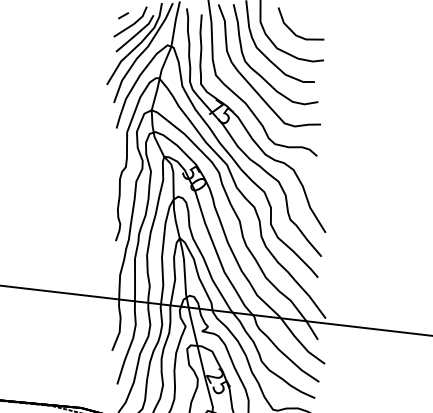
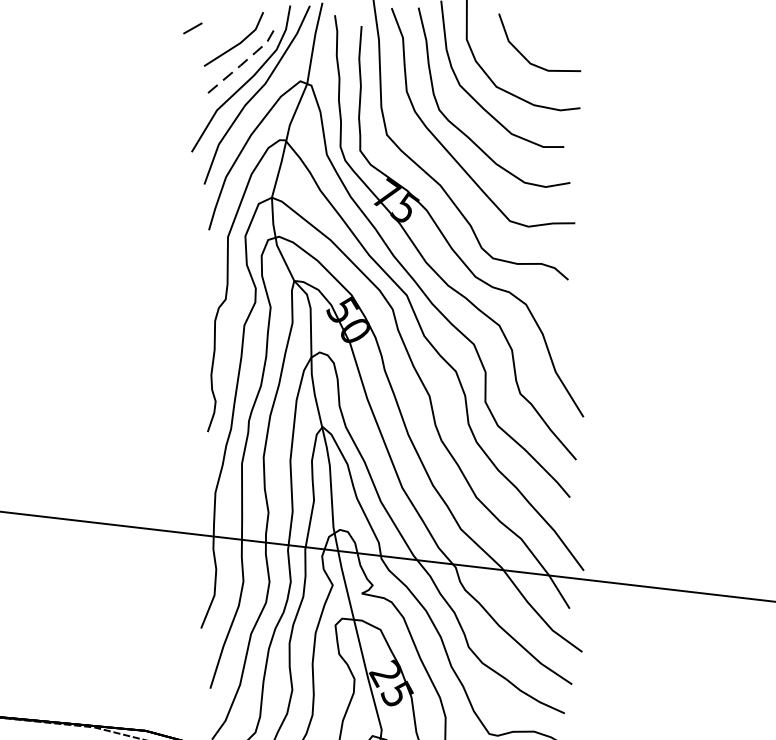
line: (123, 15) -> (192, 27), moved
line: (136, 34) -> (244, 61), solid -> dashed

